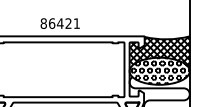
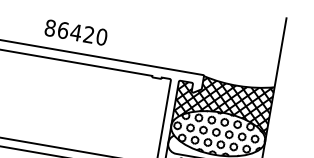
text: (76, 23) -> (101, 36), 86421 -> 86420

